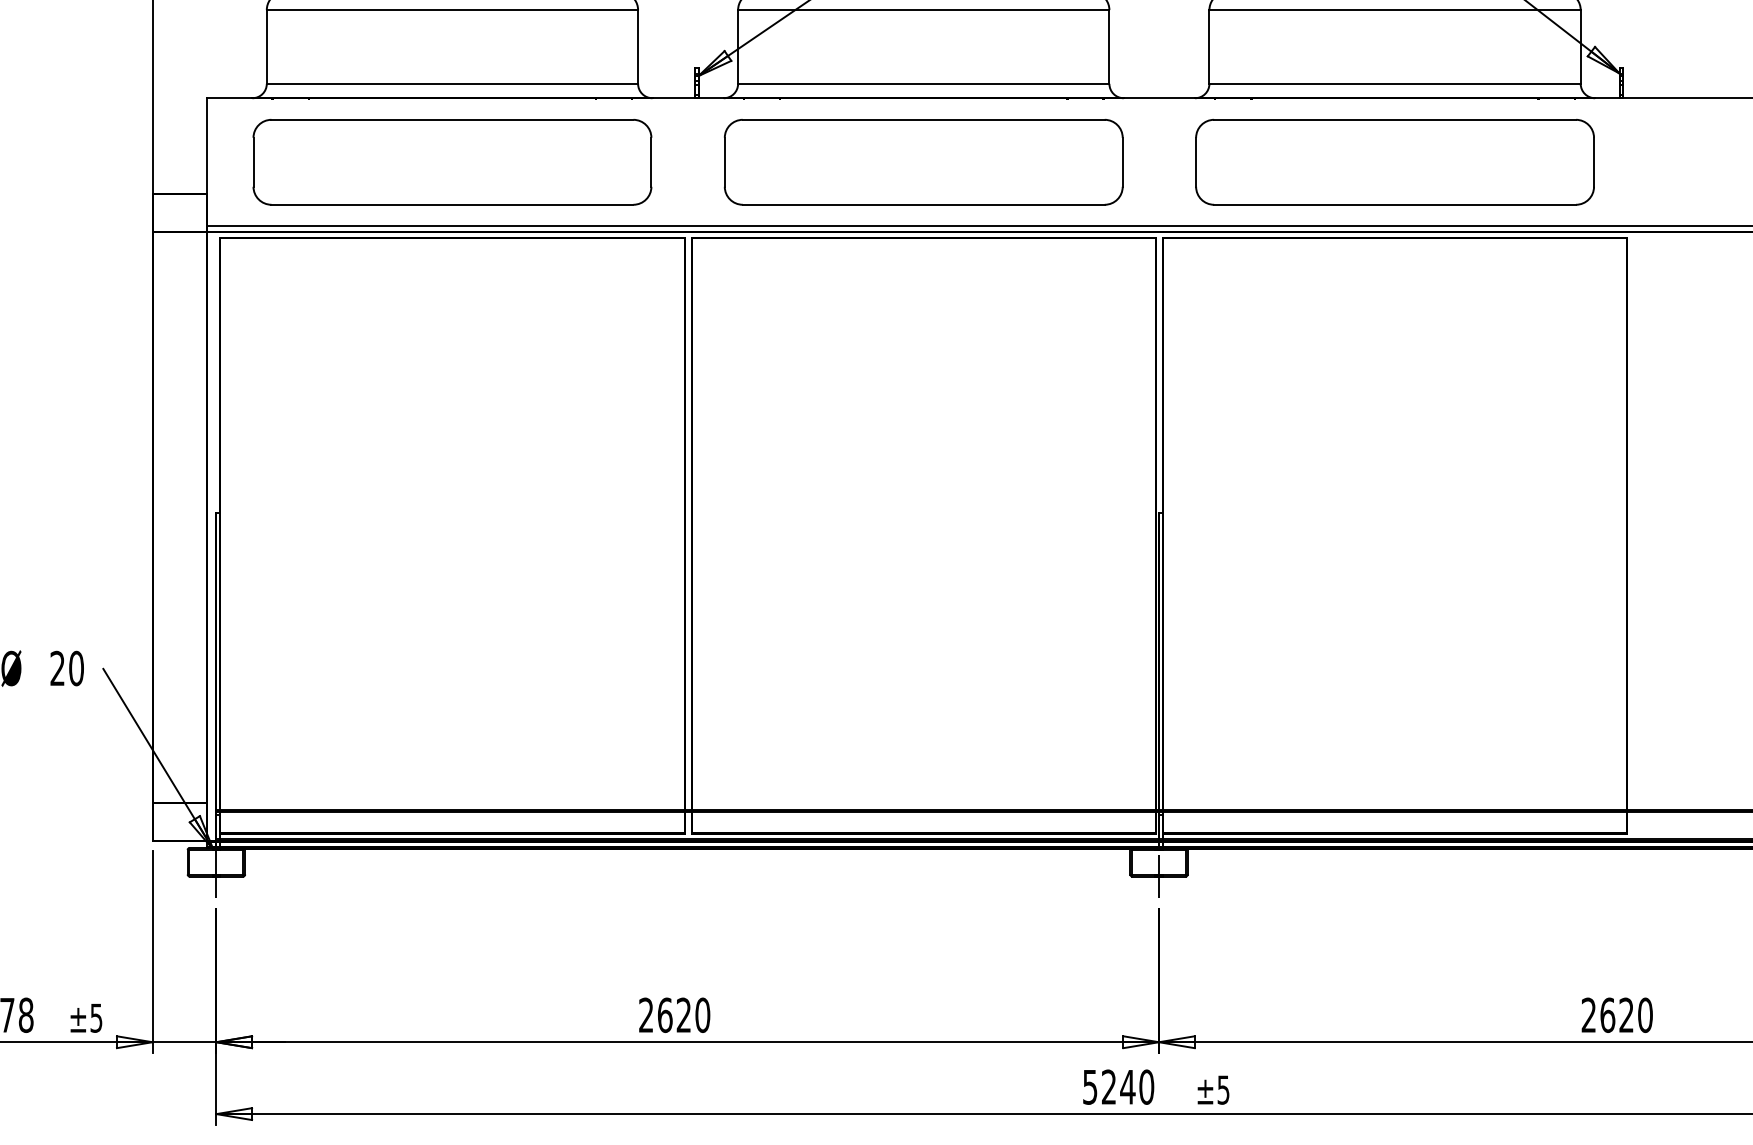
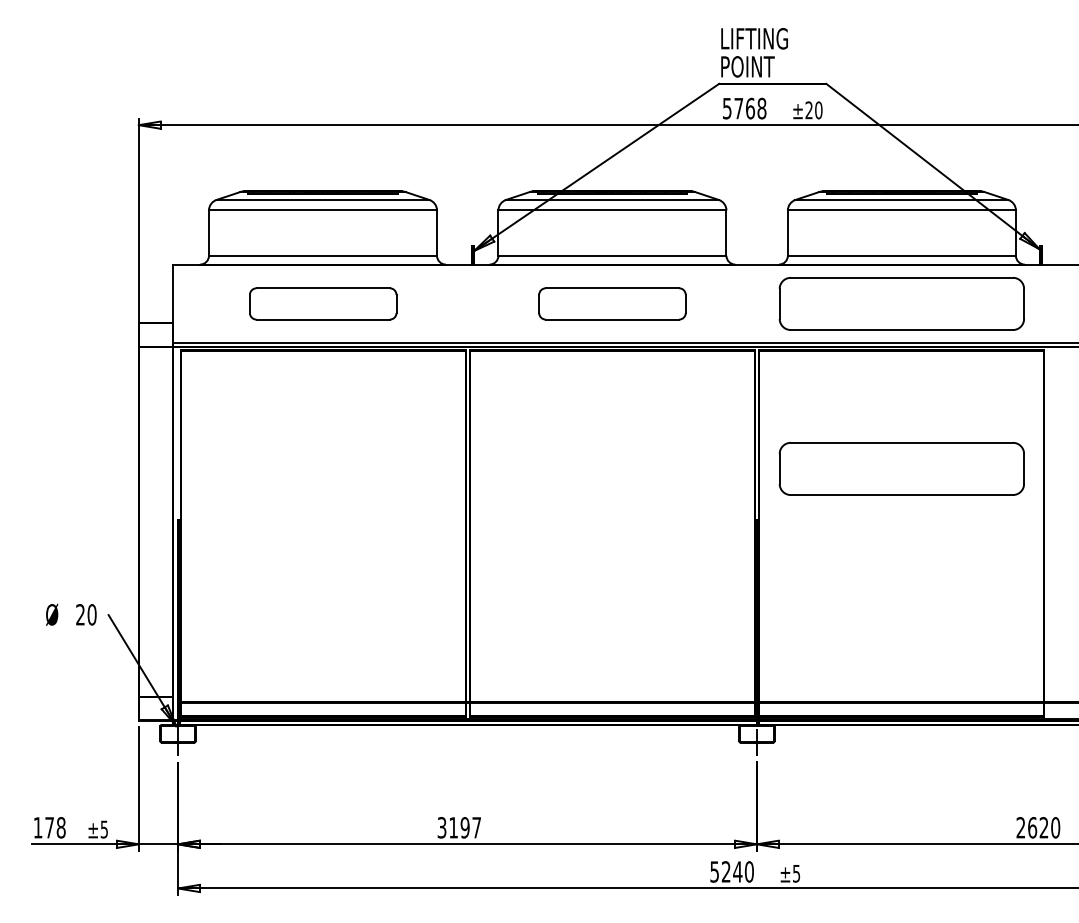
part: (453, 161) -> (323, 303), size x0.6
part: (923, 161) -> (612, 303), size x0.6
part: (1394, 430) -> (901, 468), added
text: (674, 1014) -> (459, 827), 2620 -> 3197

